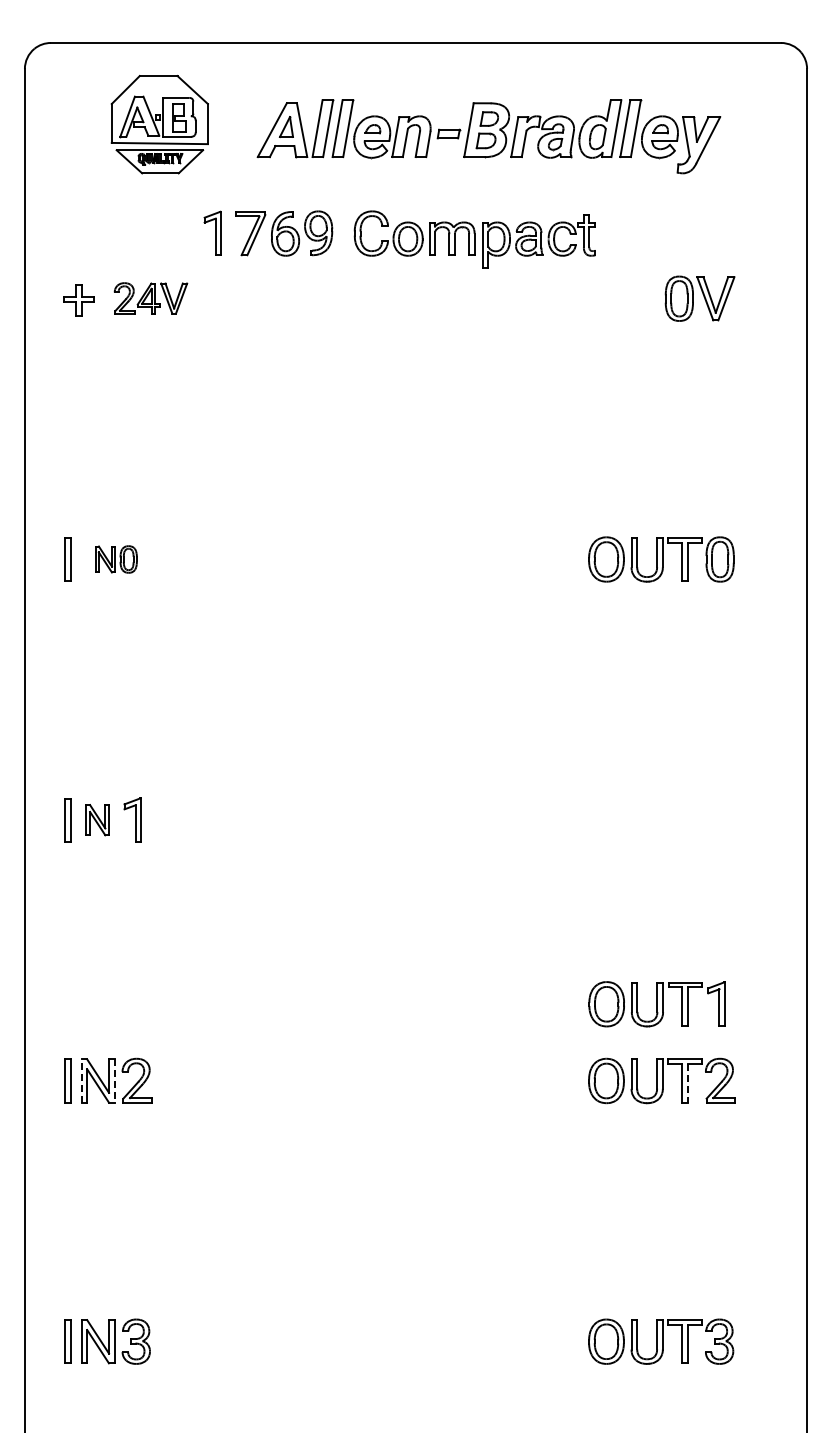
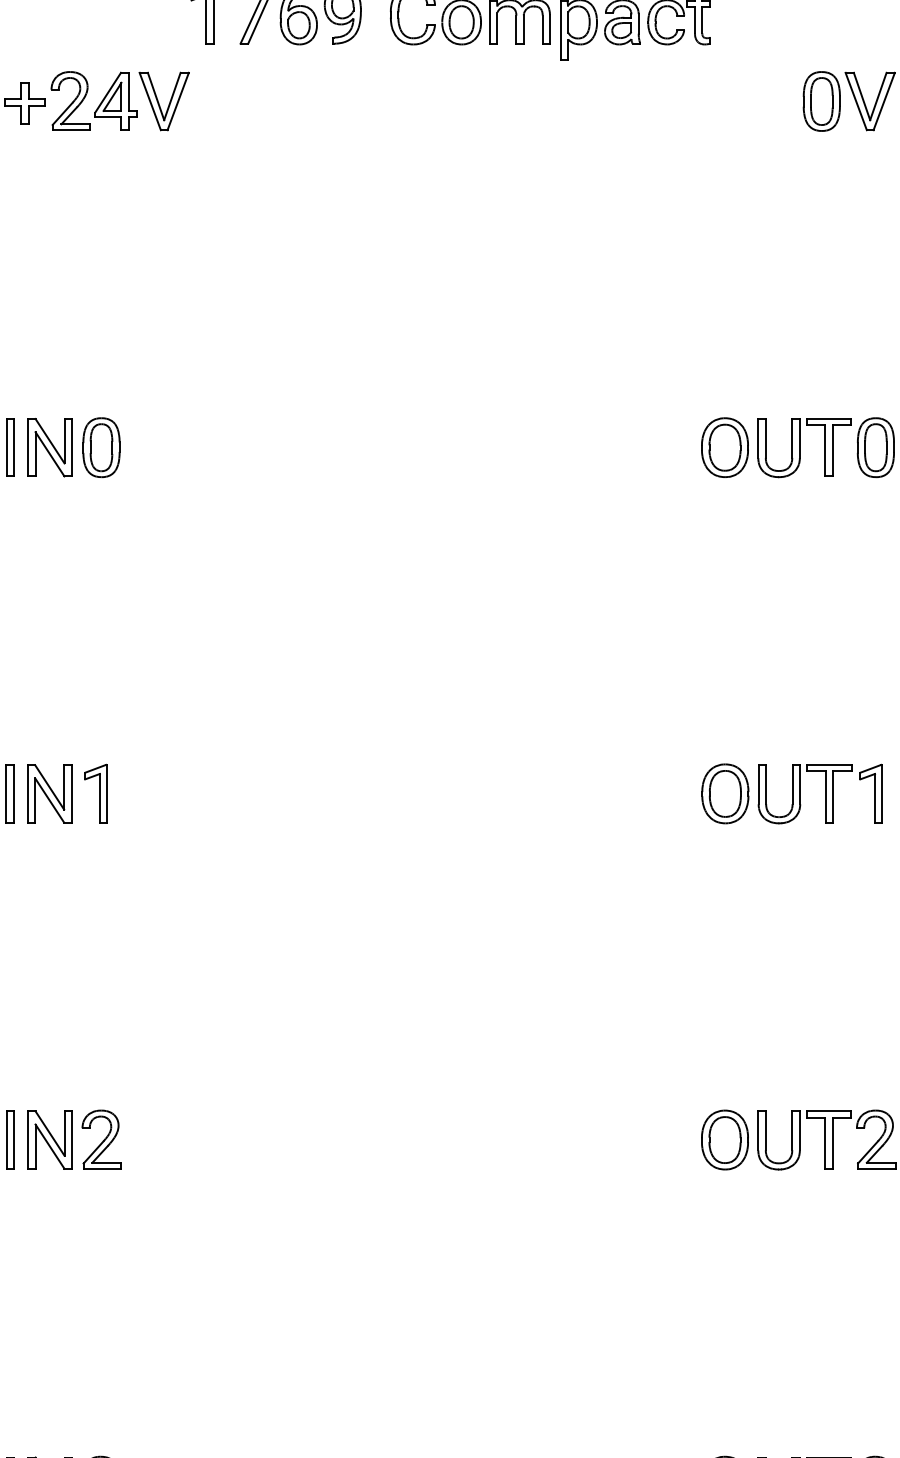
part: (150, 298) -> (119, 101), size x1.43
part: (116, 559) -> (74, 447), size x1.67
part: (97, 819) -> (49, 792), size x1.43
part: (656, 1004) -> (791, 794), moved
line: (81, 1081) -> (28, 1140), dashed -> solid
line: (114, 1081) -> (71, 1140), dashed -> solid
line: (687, 1083) -> (832, 1143), dashed -> solid

